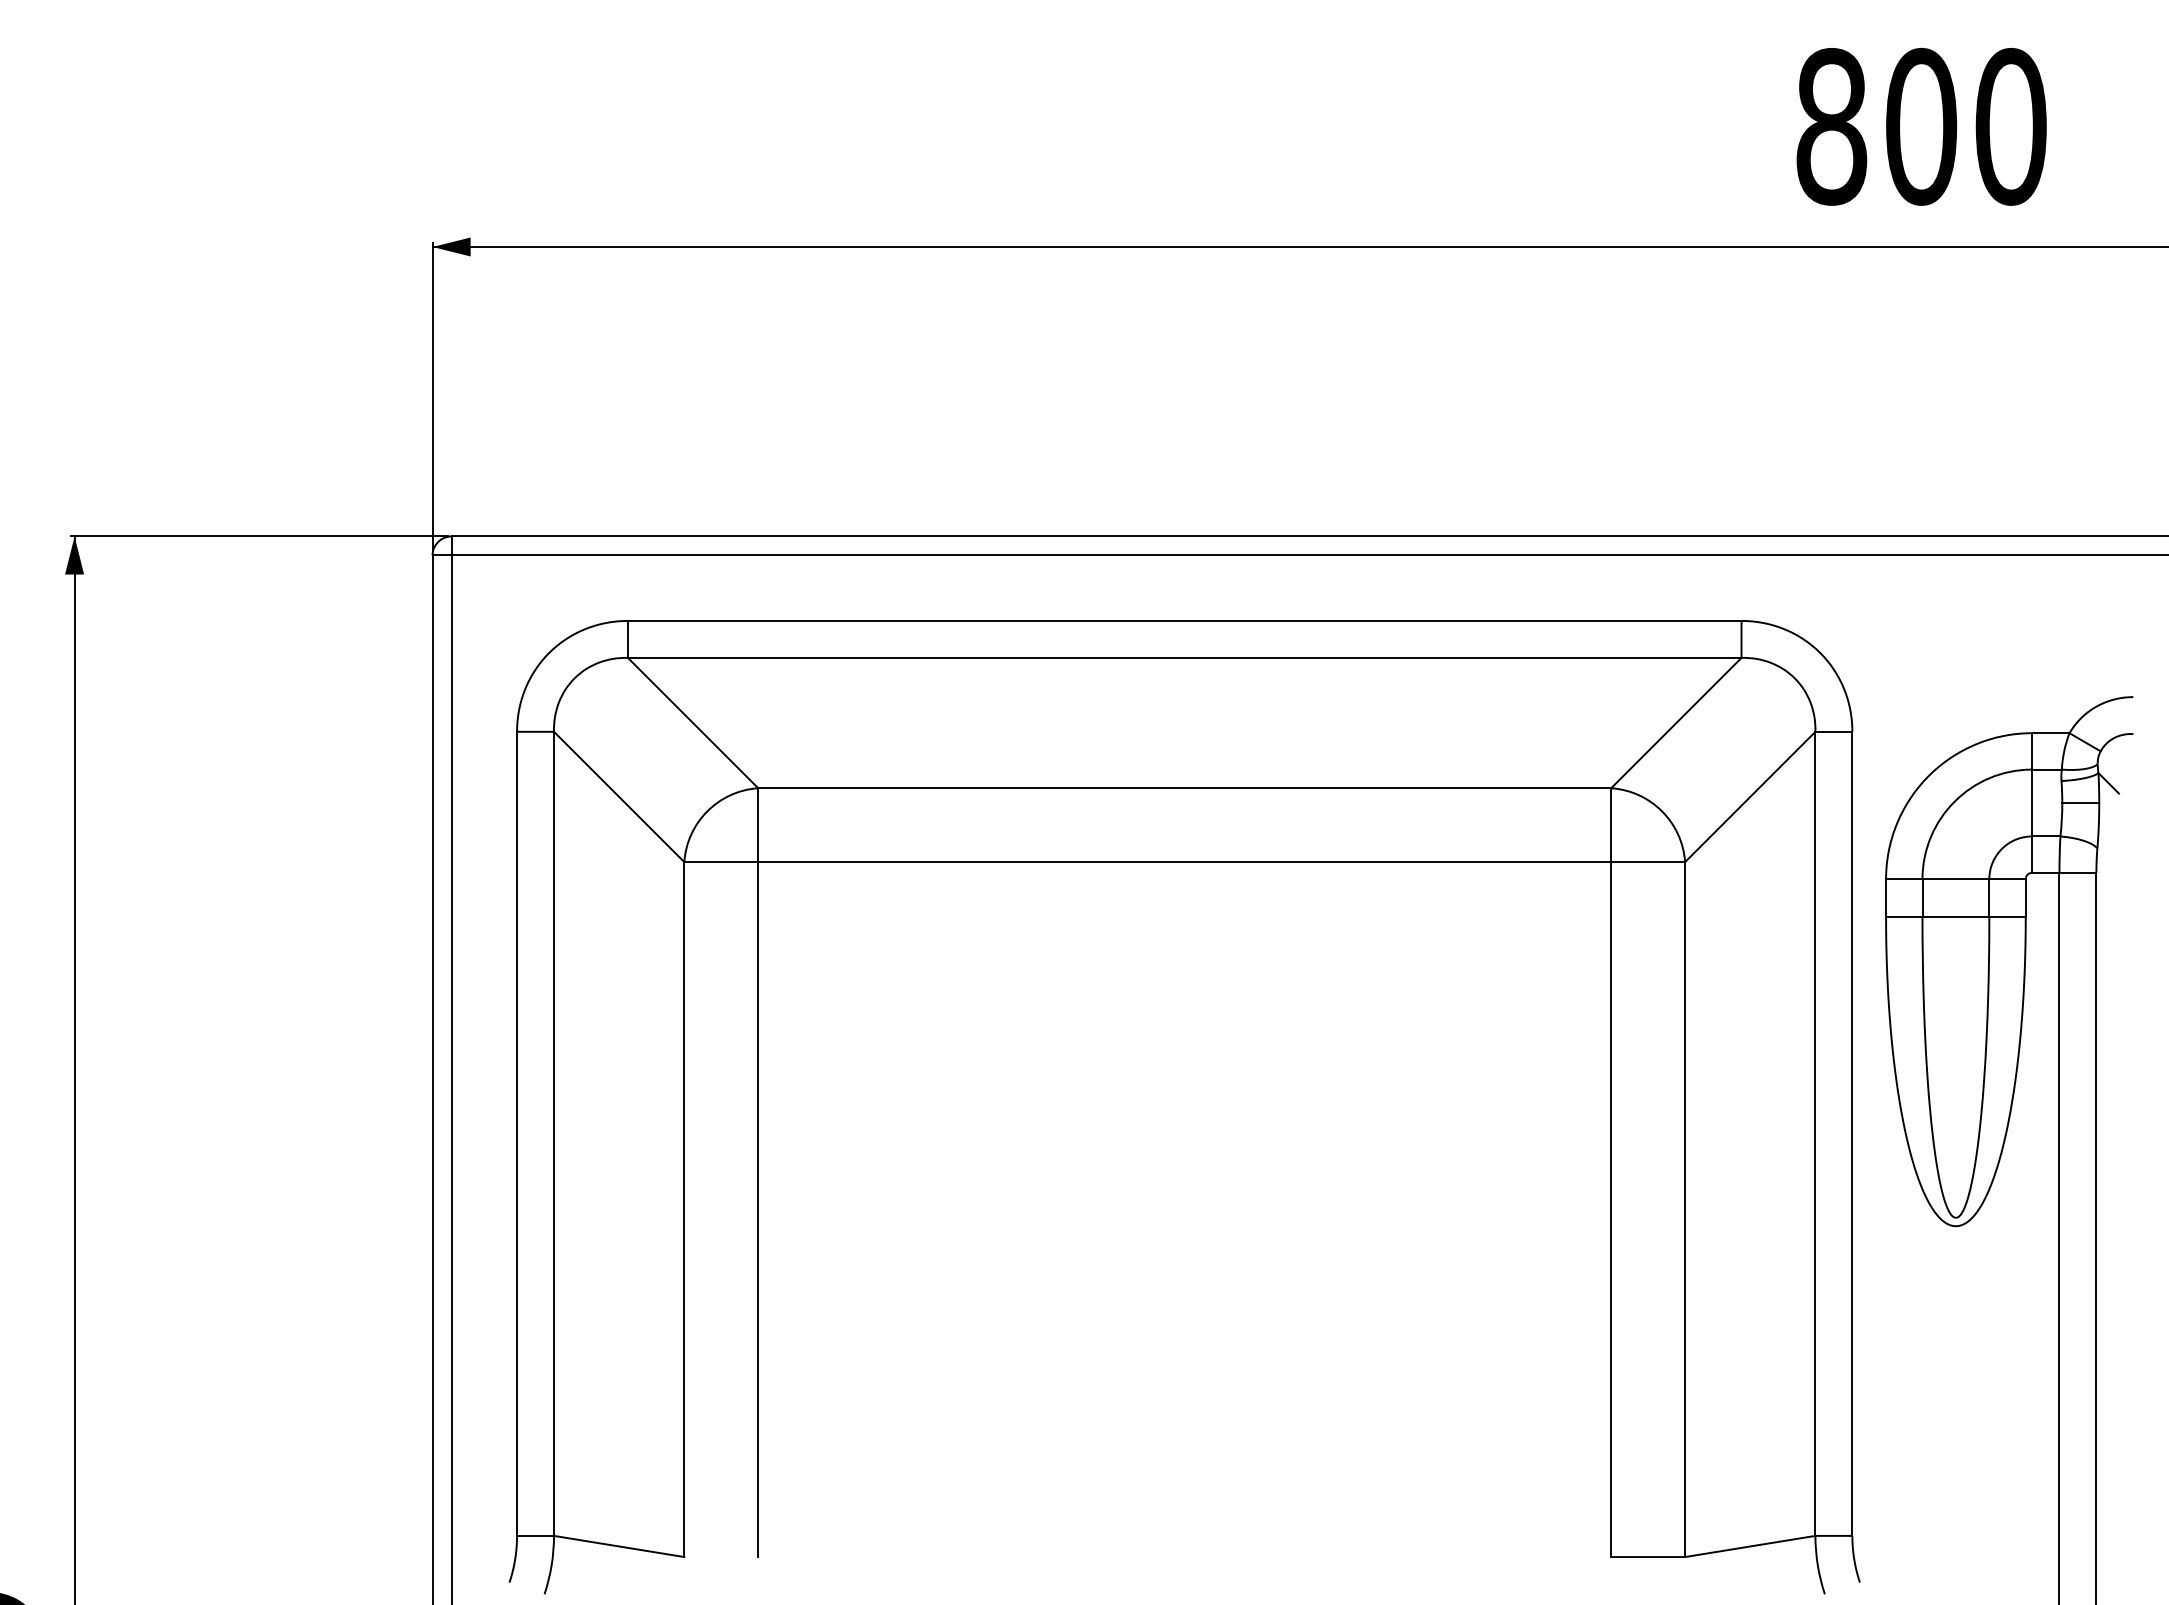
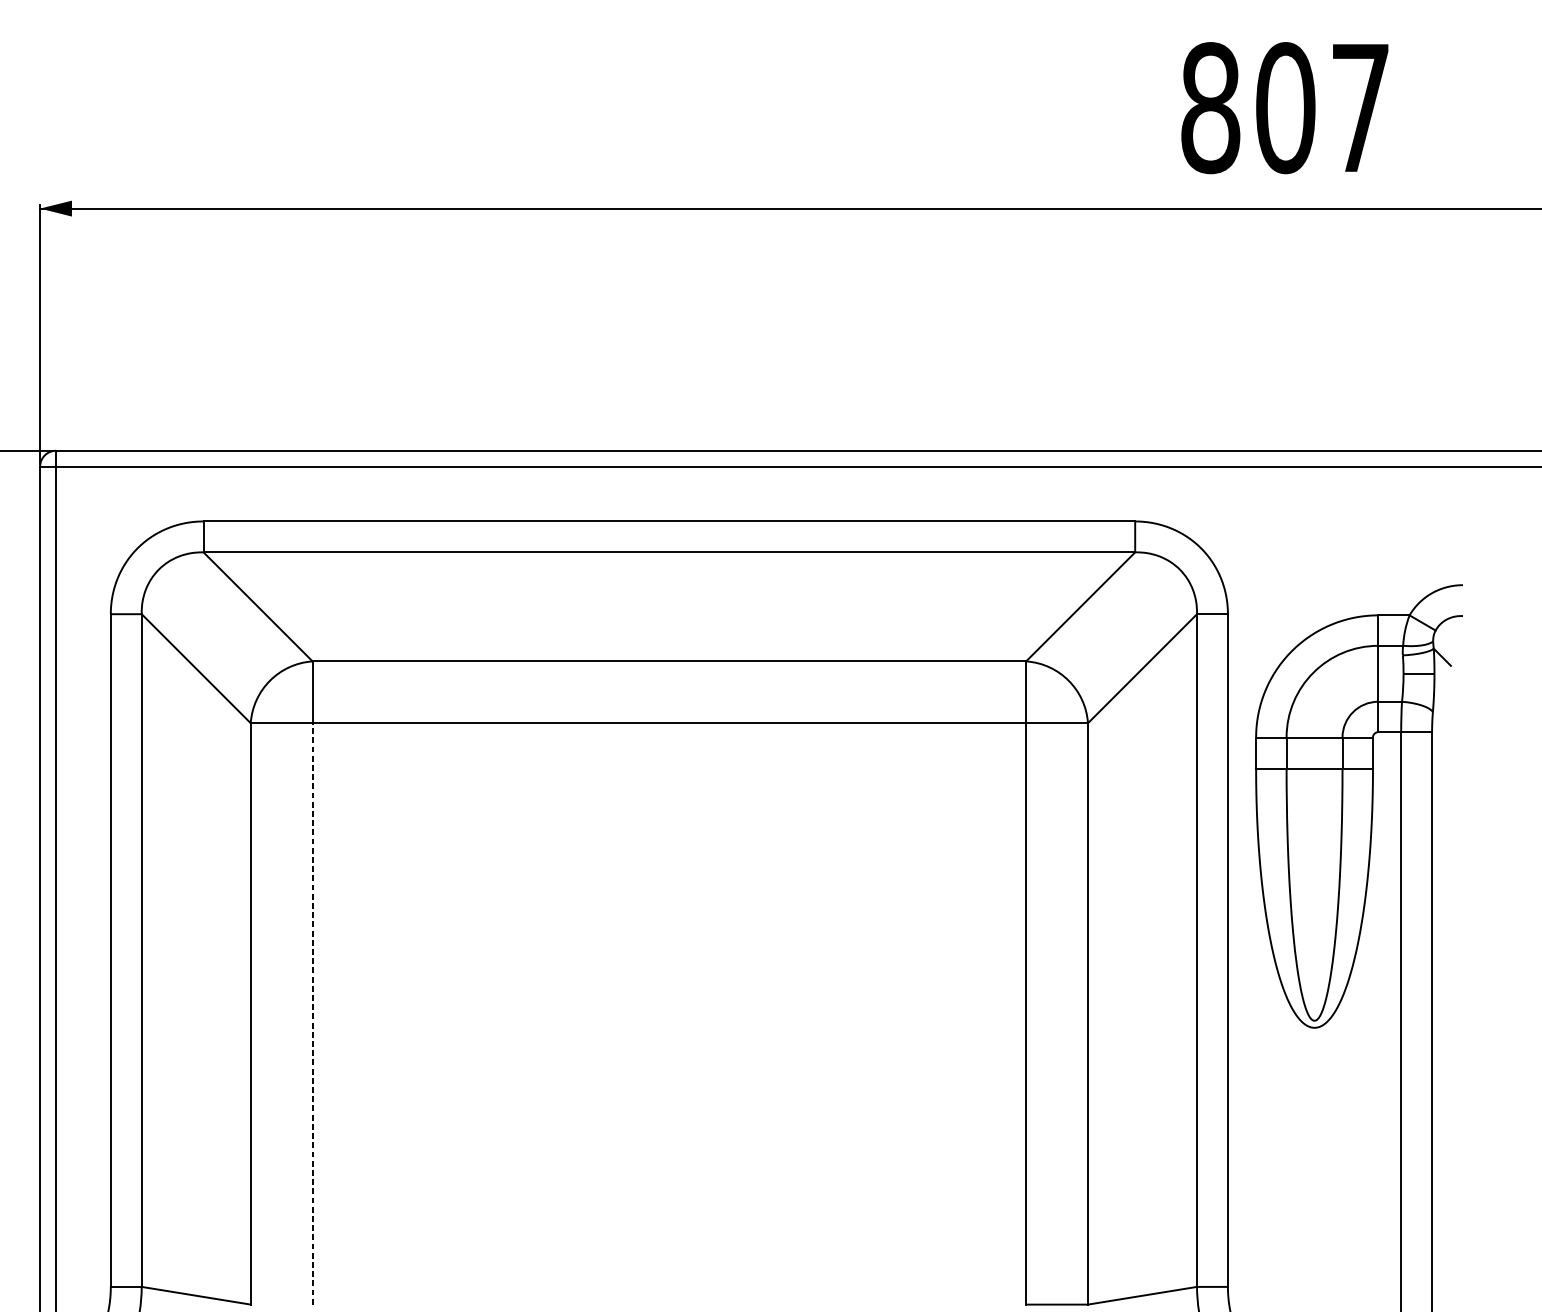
text: (2010, 126) -> (1360, 107), 800 -> 807
line: (758, 1209) -> (312, 1013), solid -> dashed

